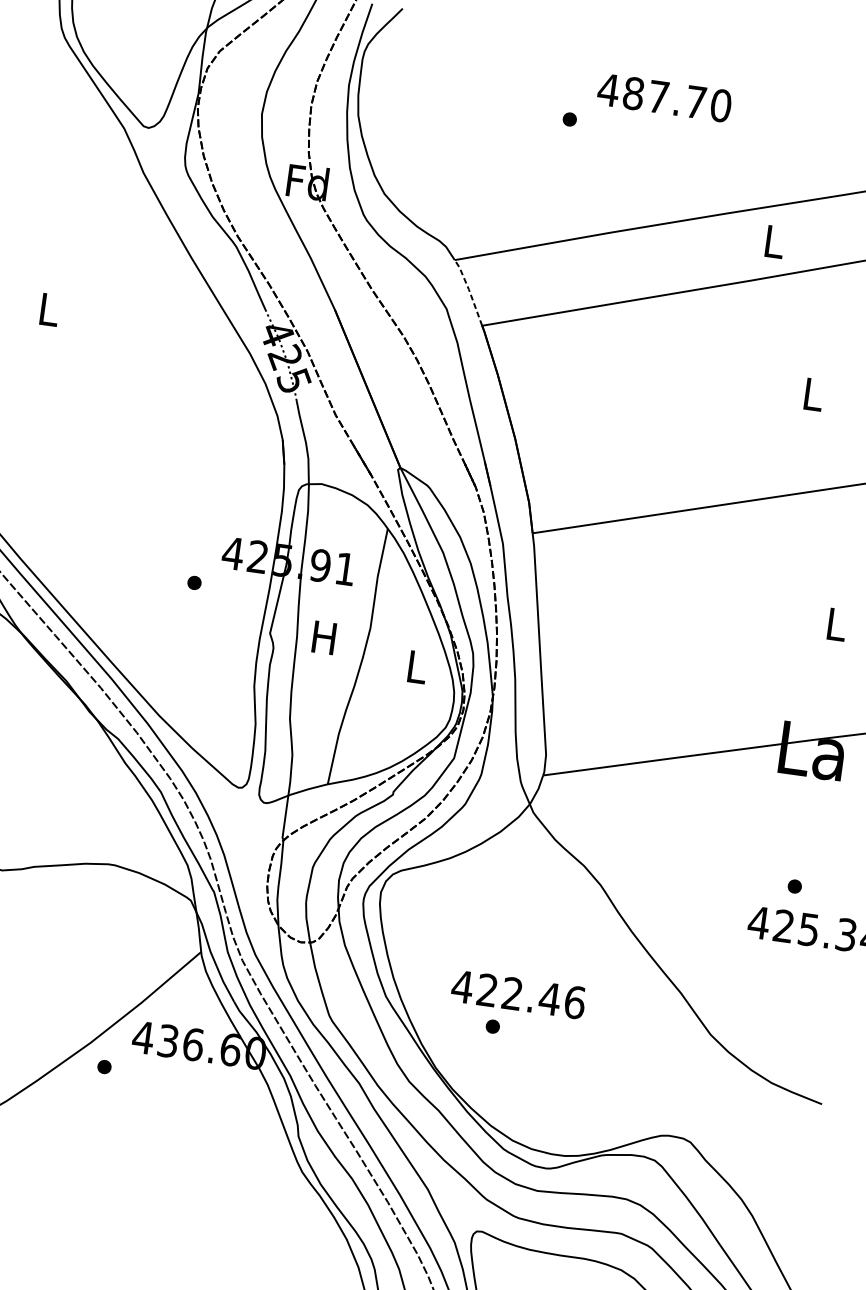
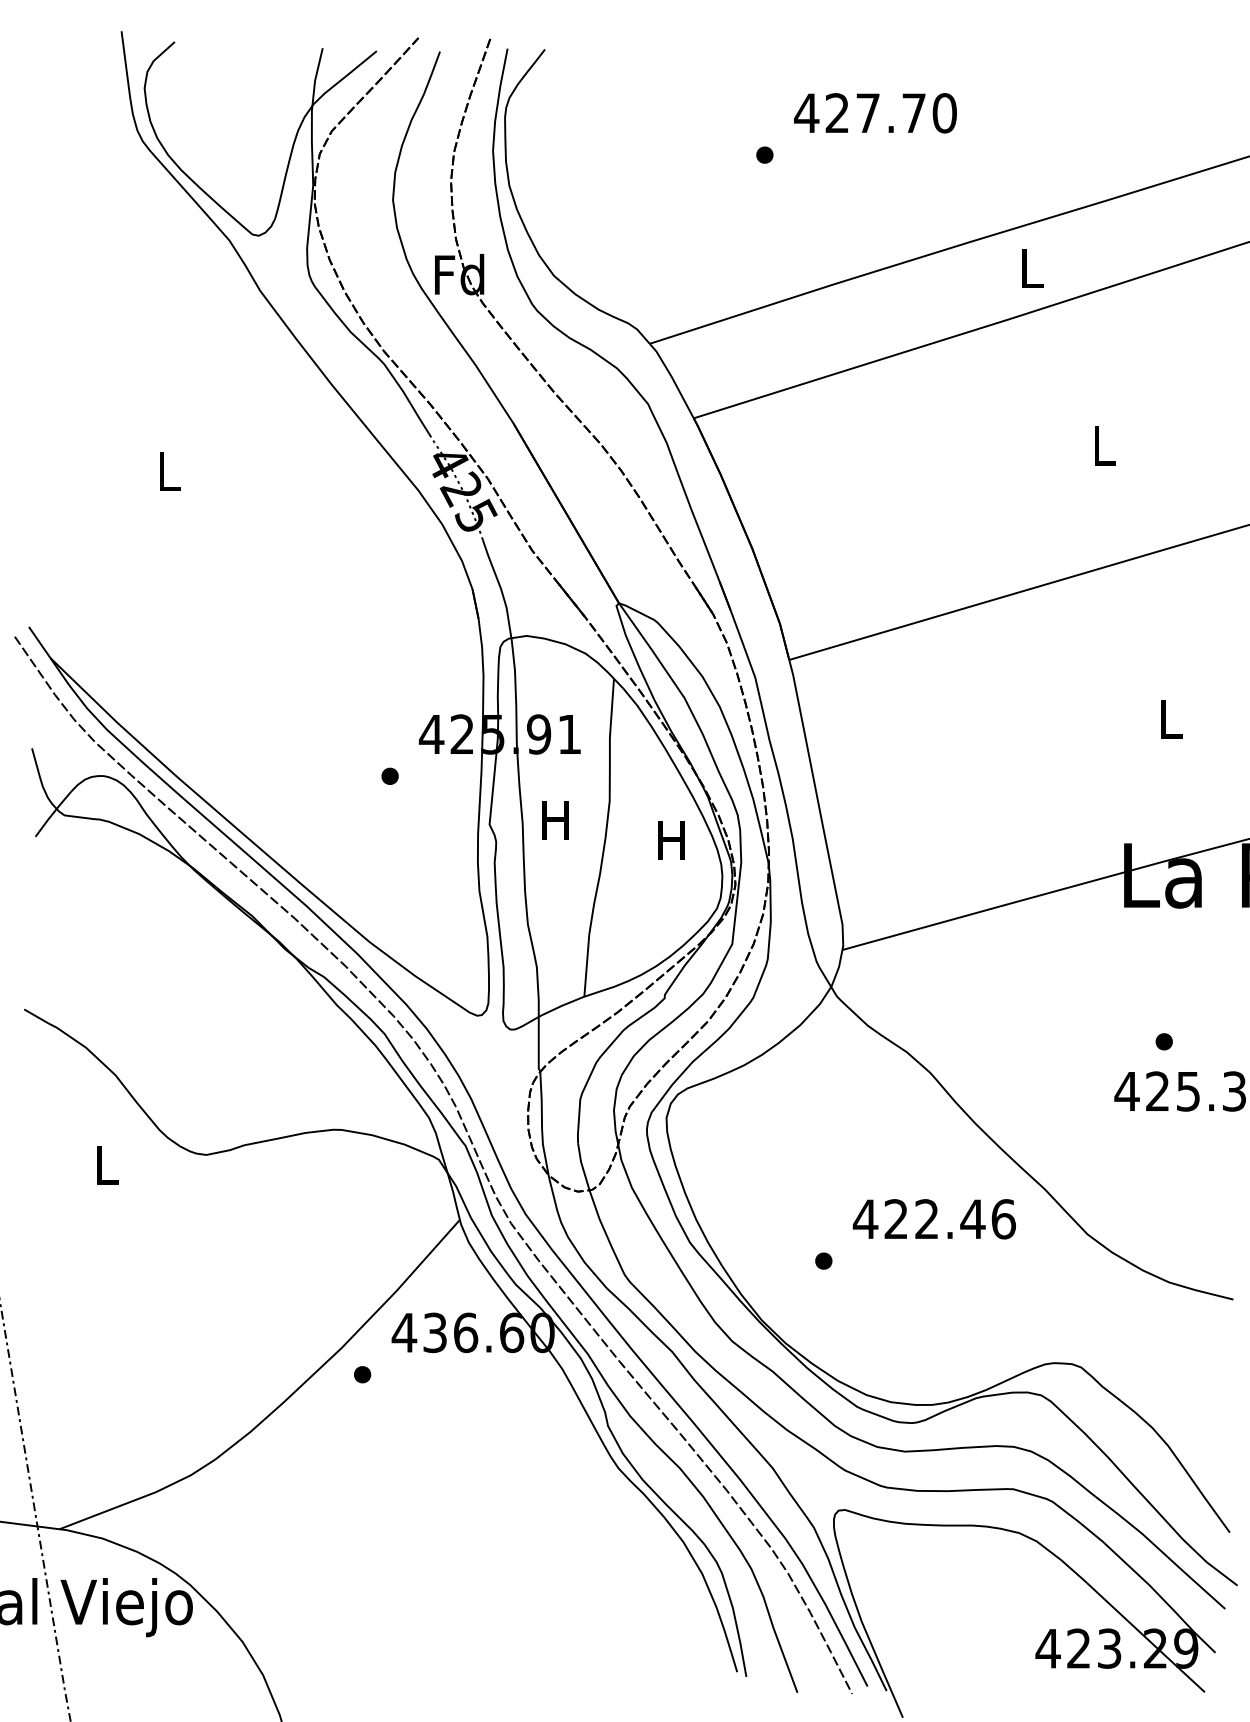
text: (633, 93) -> (837, 113), 487.70 -> 427.70
line: (469, 290) -> (672, 378), dashed -> solid
text: (416, 666) -> (671, 840), L -> H
text: (517, 994) -> (933, 1219), moved

